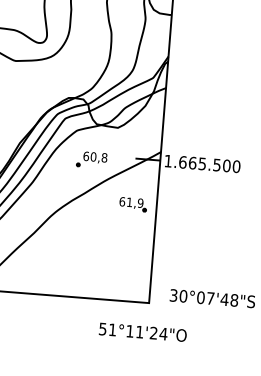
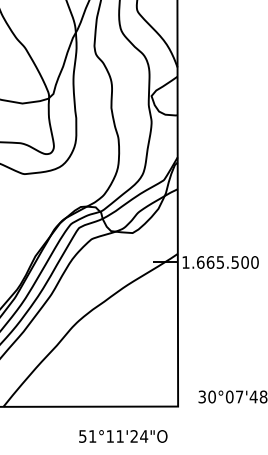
part: (91, 160) -> (108, 267), removed
part: (133, 204) -> (154, 308), removed
text: (143, 332) -> (123, 436), moved

